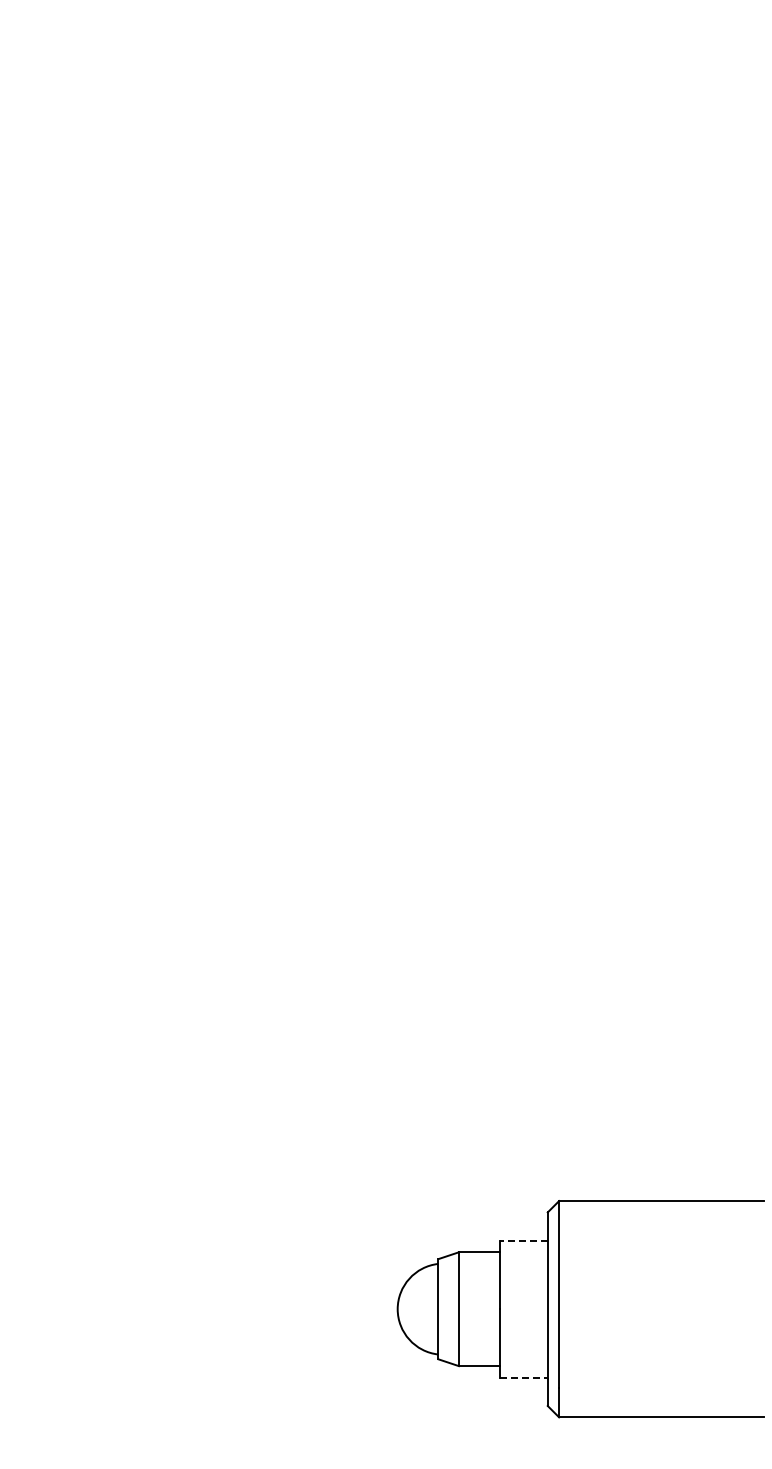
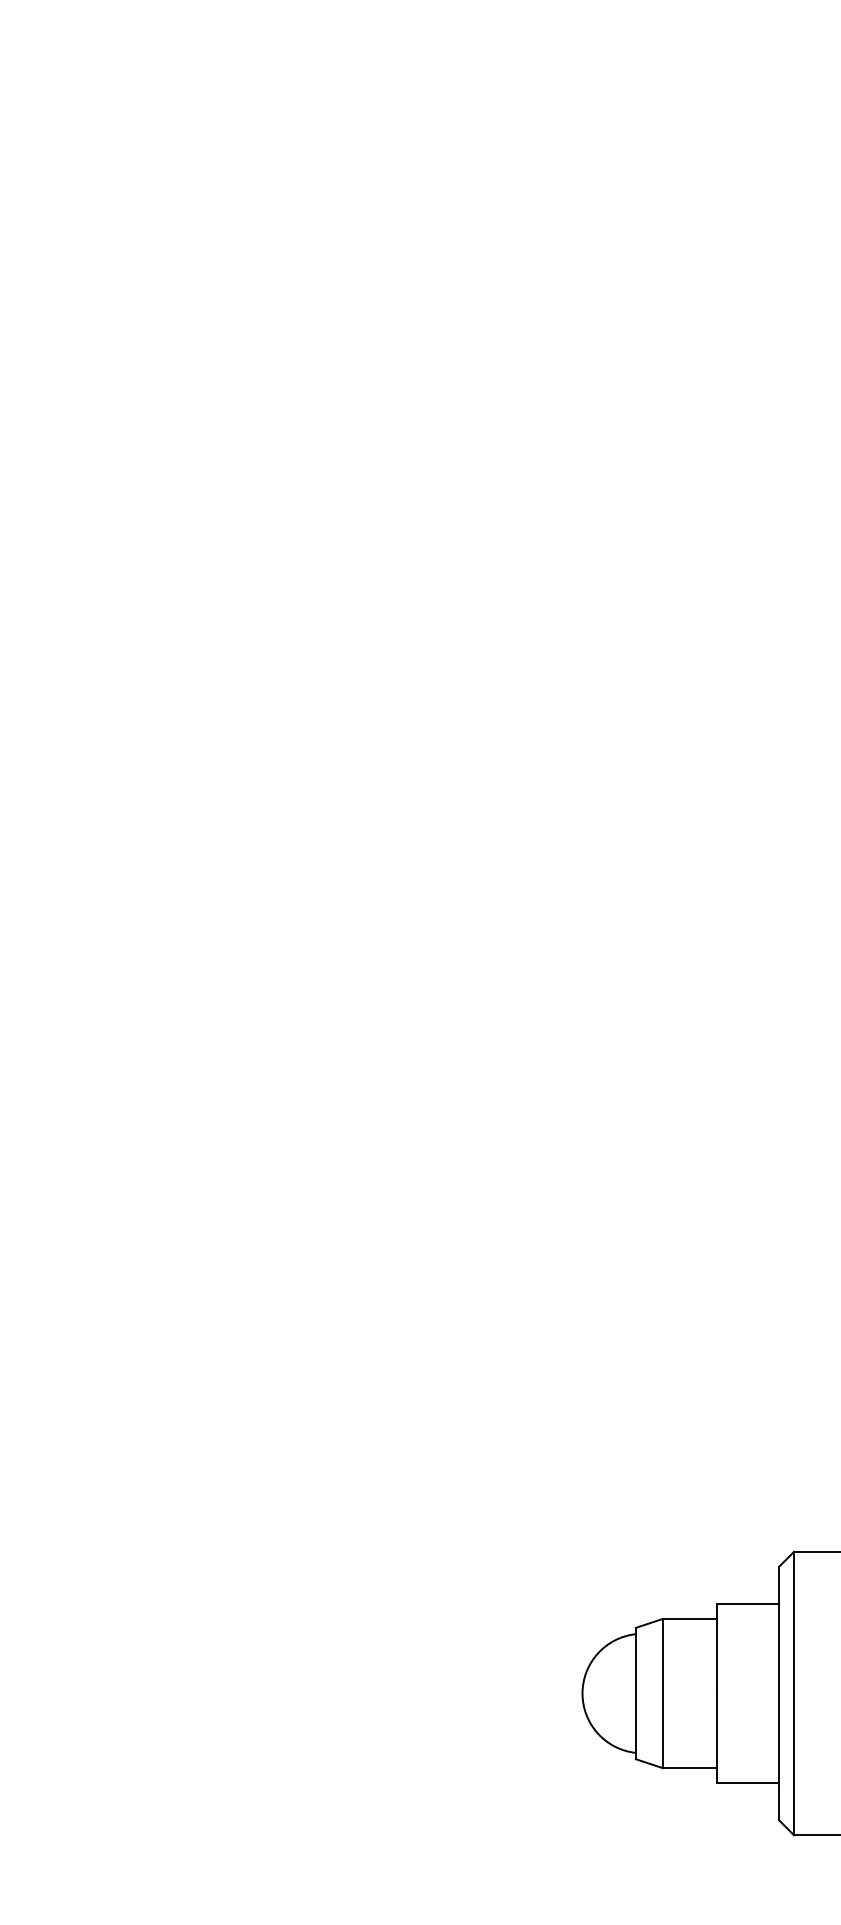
line: (523, 1240) -> (747, 1603), dashed -> solid
line: (523, 1377) -> (747, 1783), dashed -> solid

